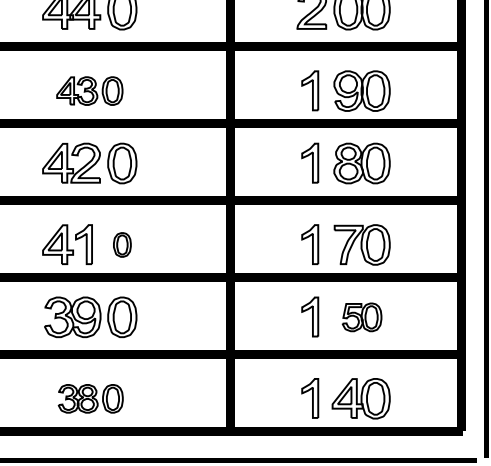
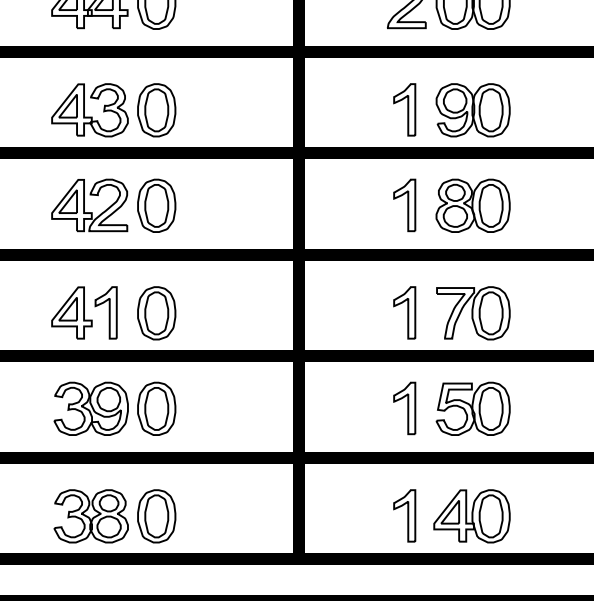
part: (89, 90) -> (113, 109), size x1.43
part: (122, 244) -> (156, 312), size x1.67
part: (361, 317) -> (472, 409), size x1.43
part: (90, 398) -> (114, 515), size x1.43

